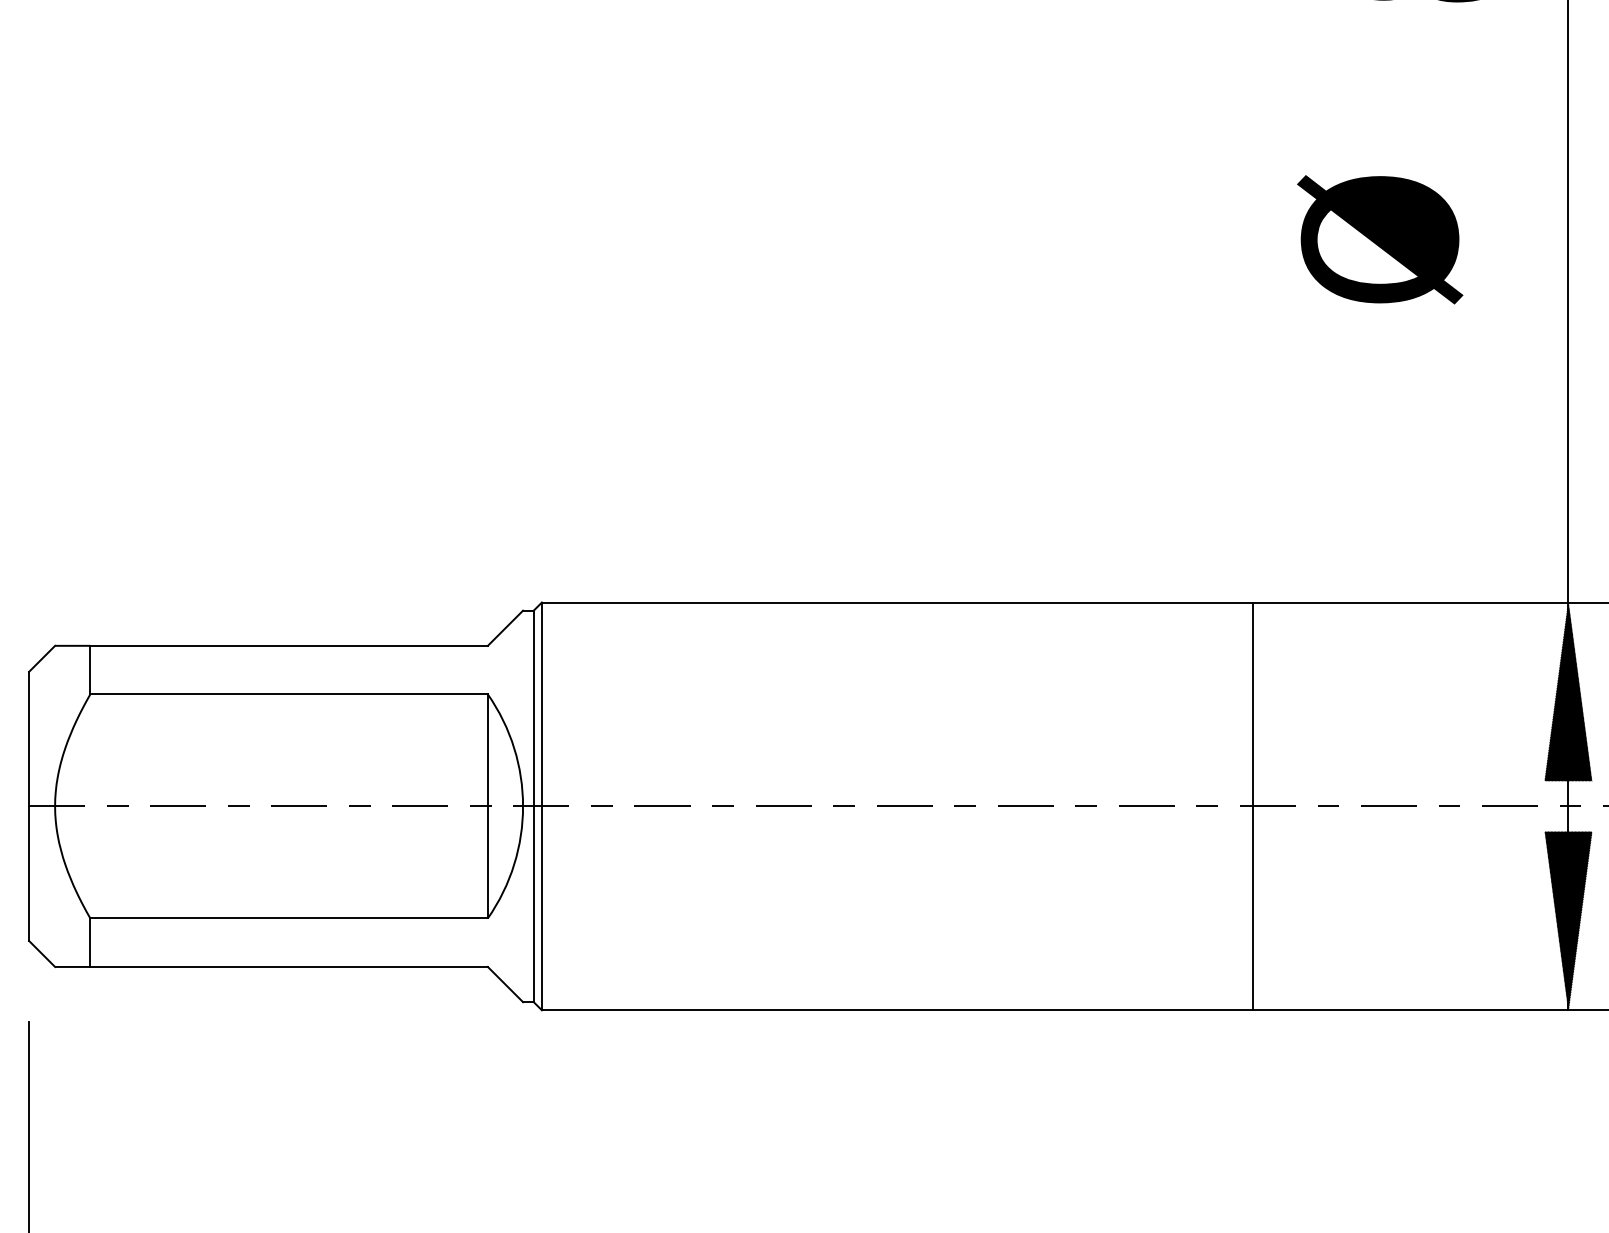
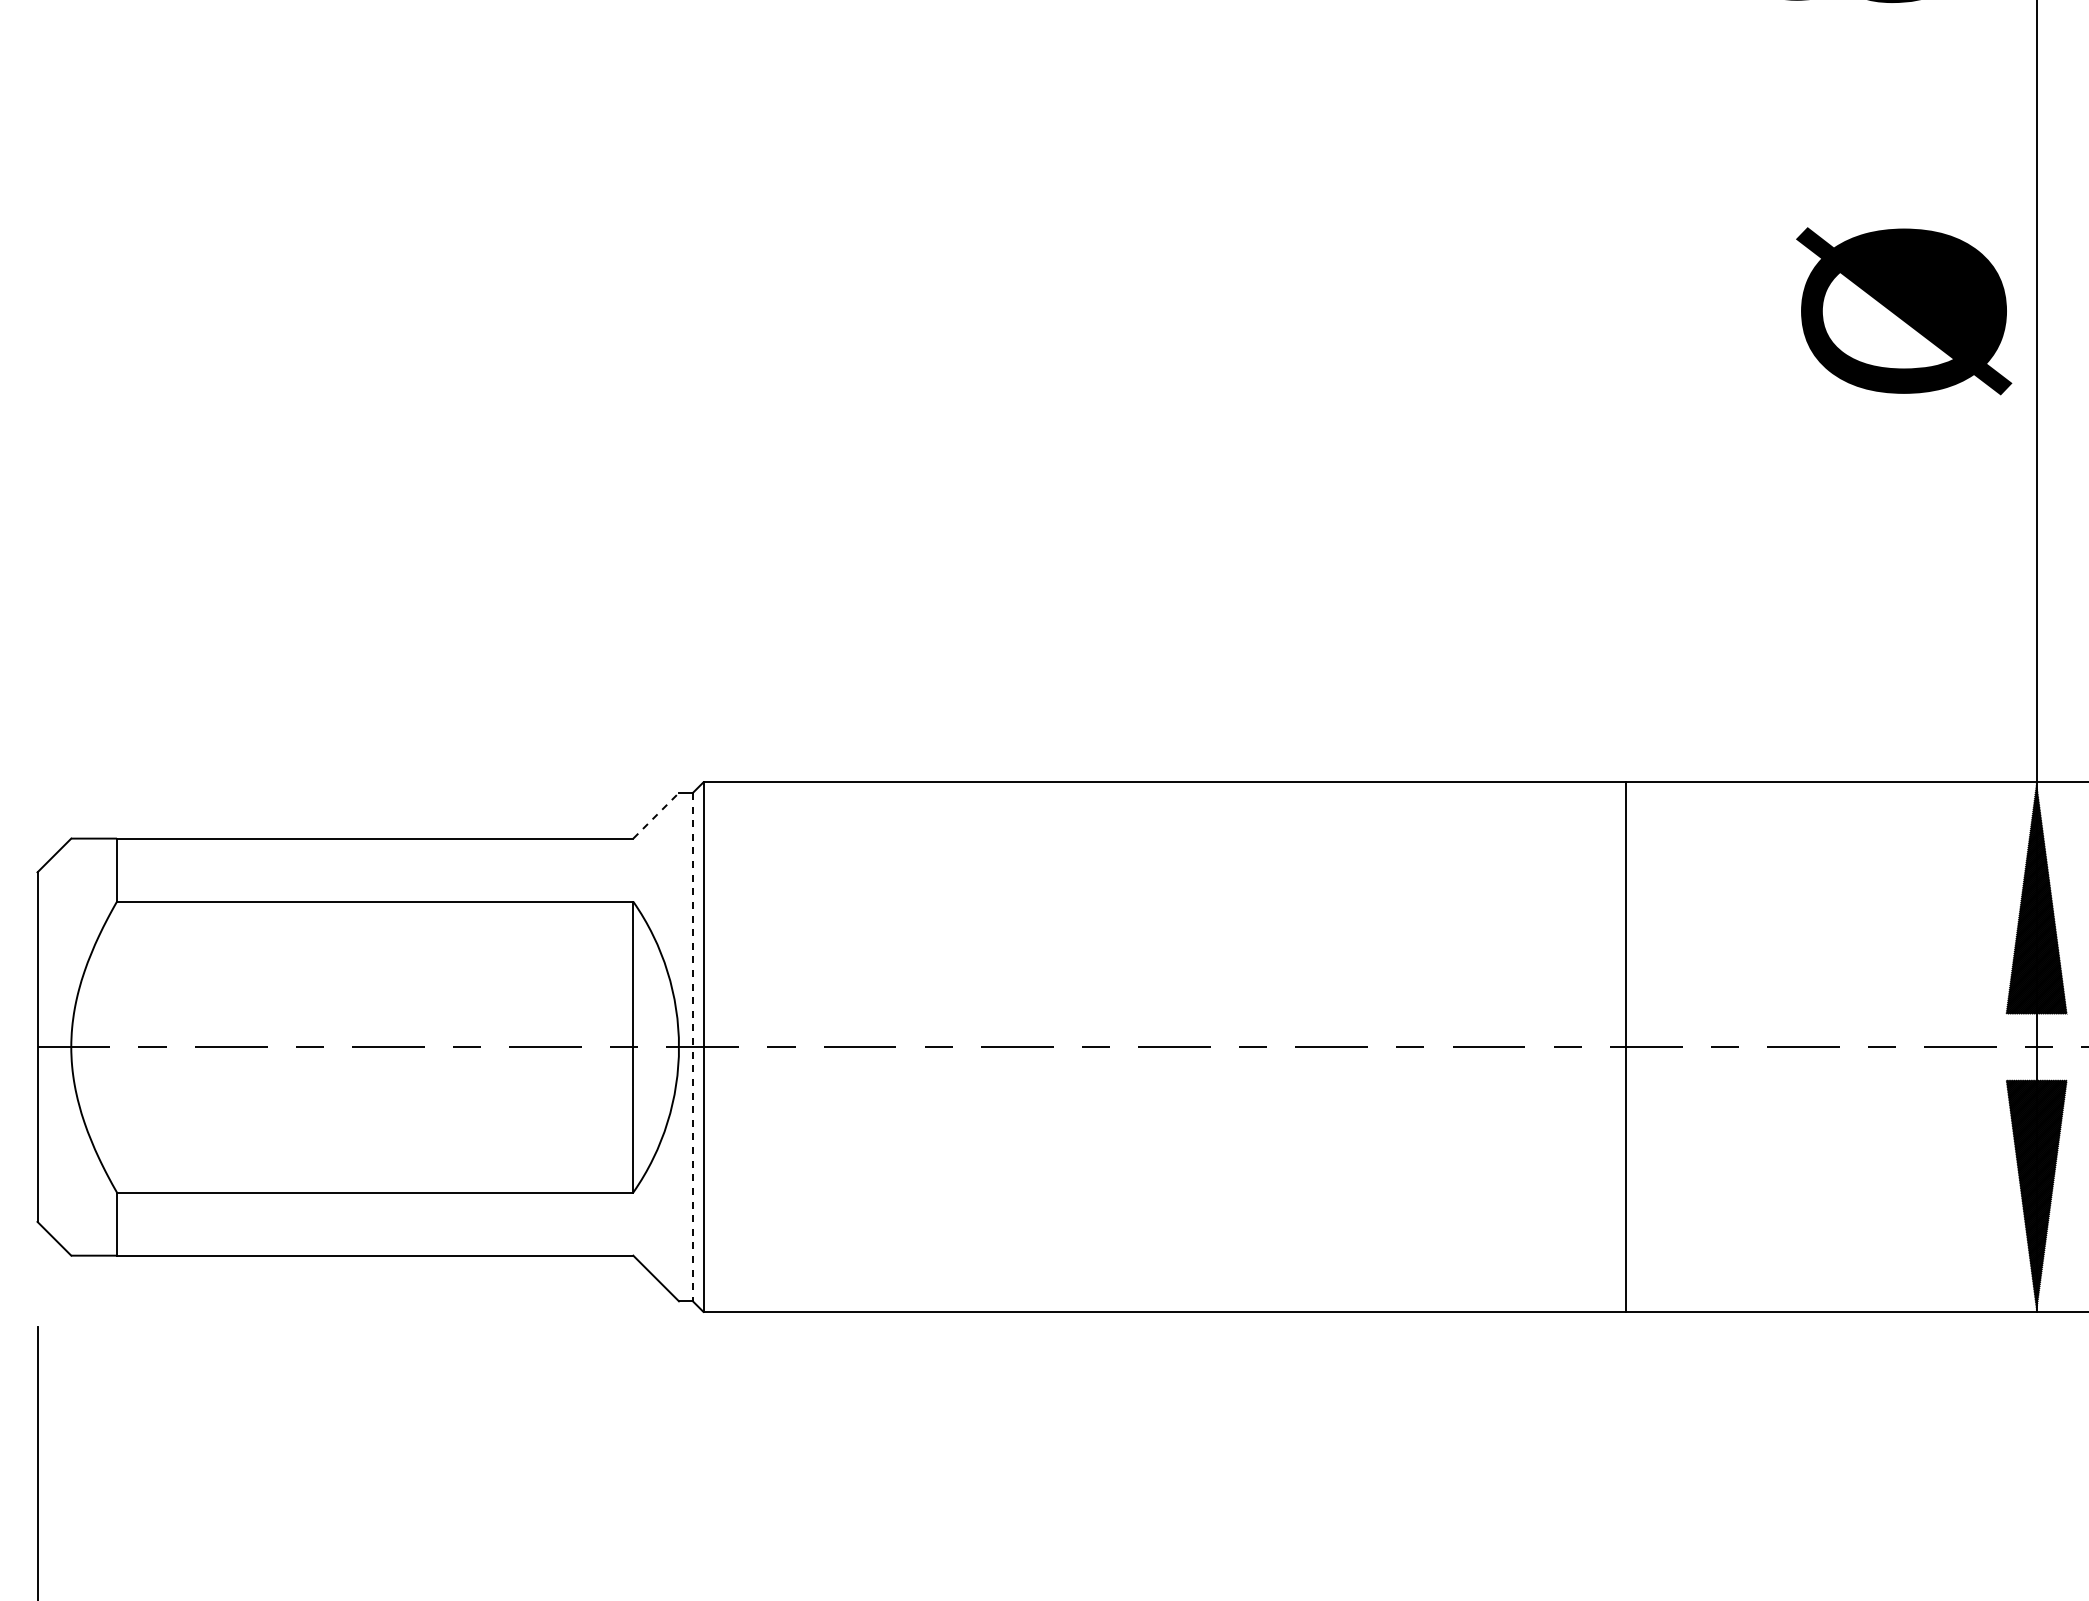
text: (1380, 239) -> (1904, 311), moved
line: (505, 628) -> (656, 815), solid -> dashed
line: (533, 806) -> (692, 1047), solid -> dashed

